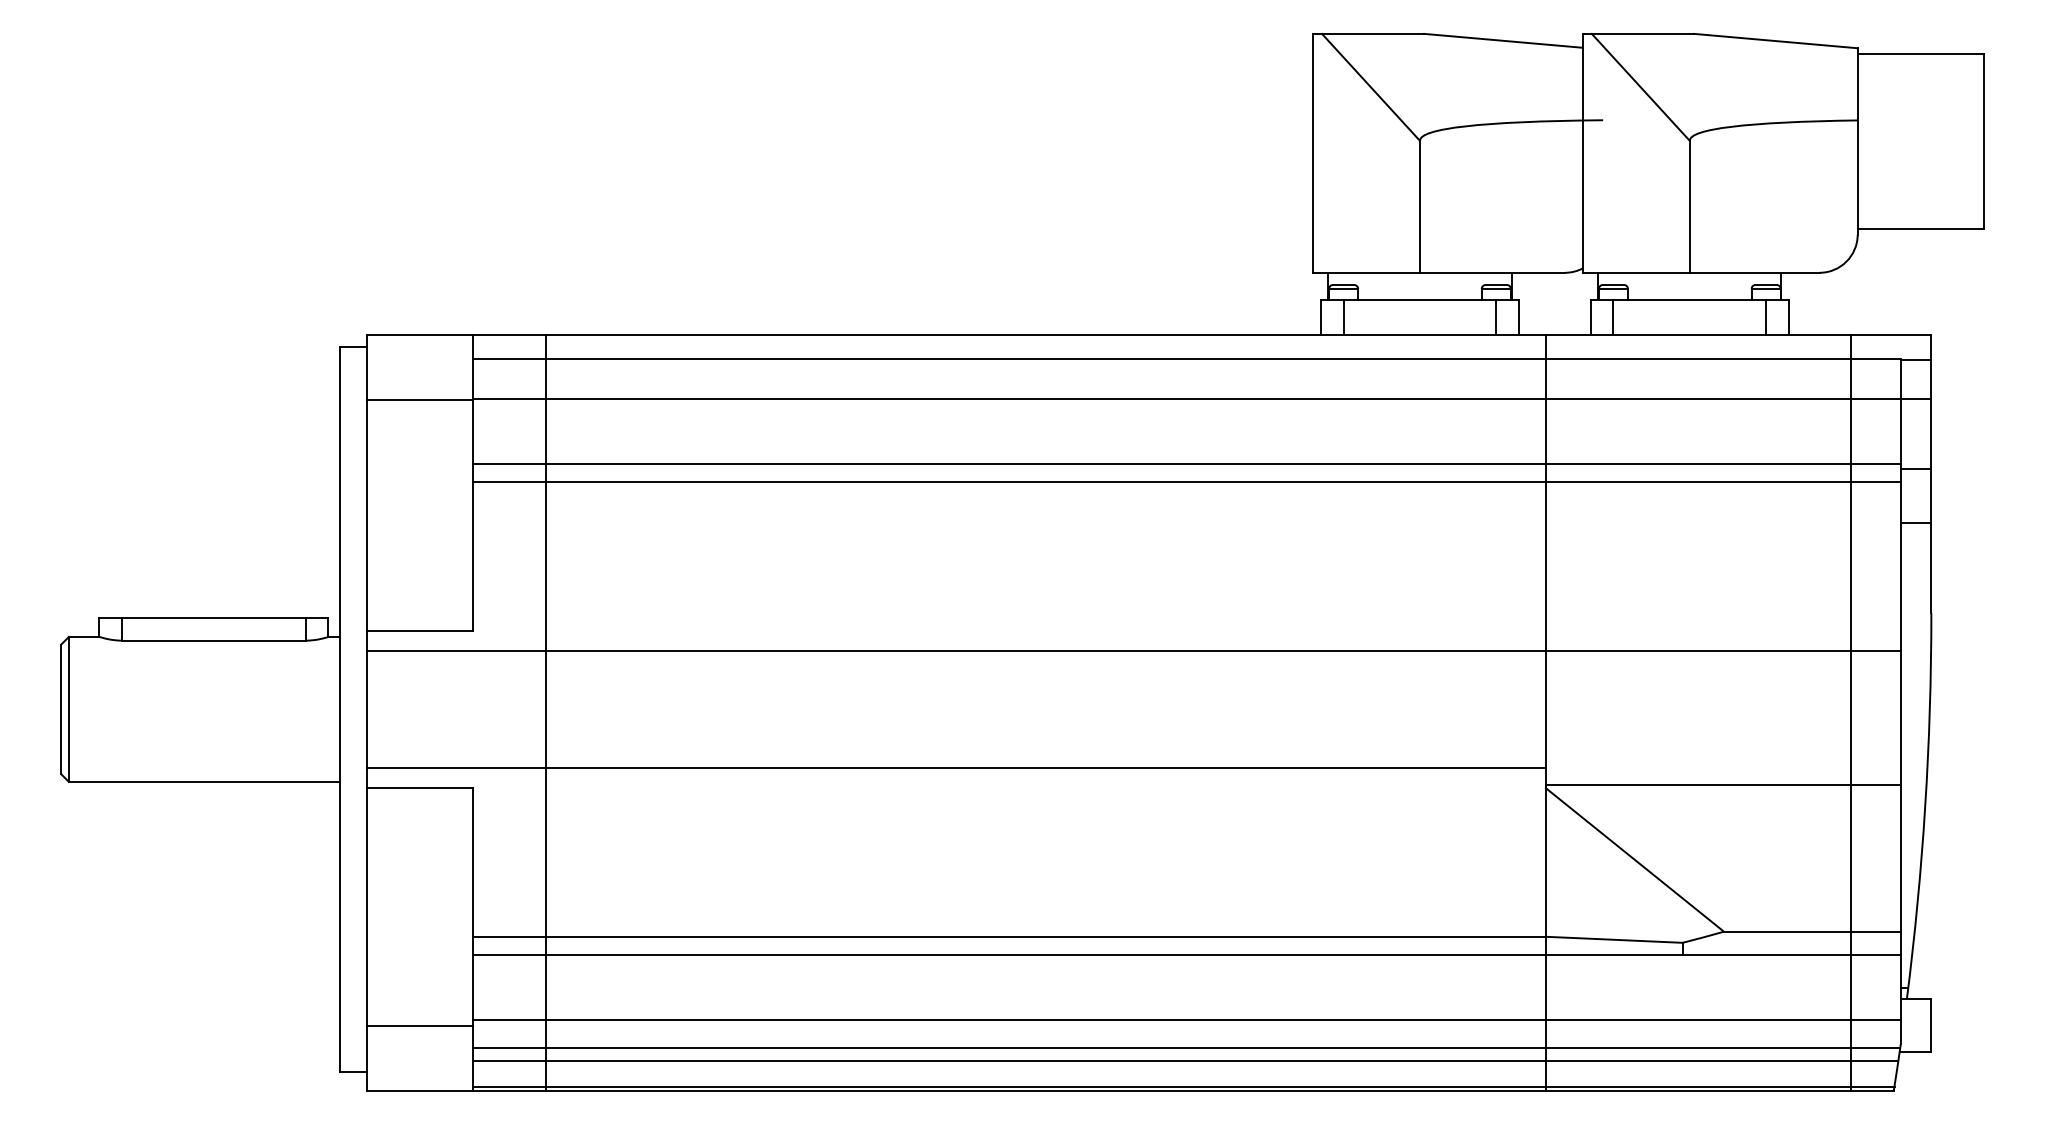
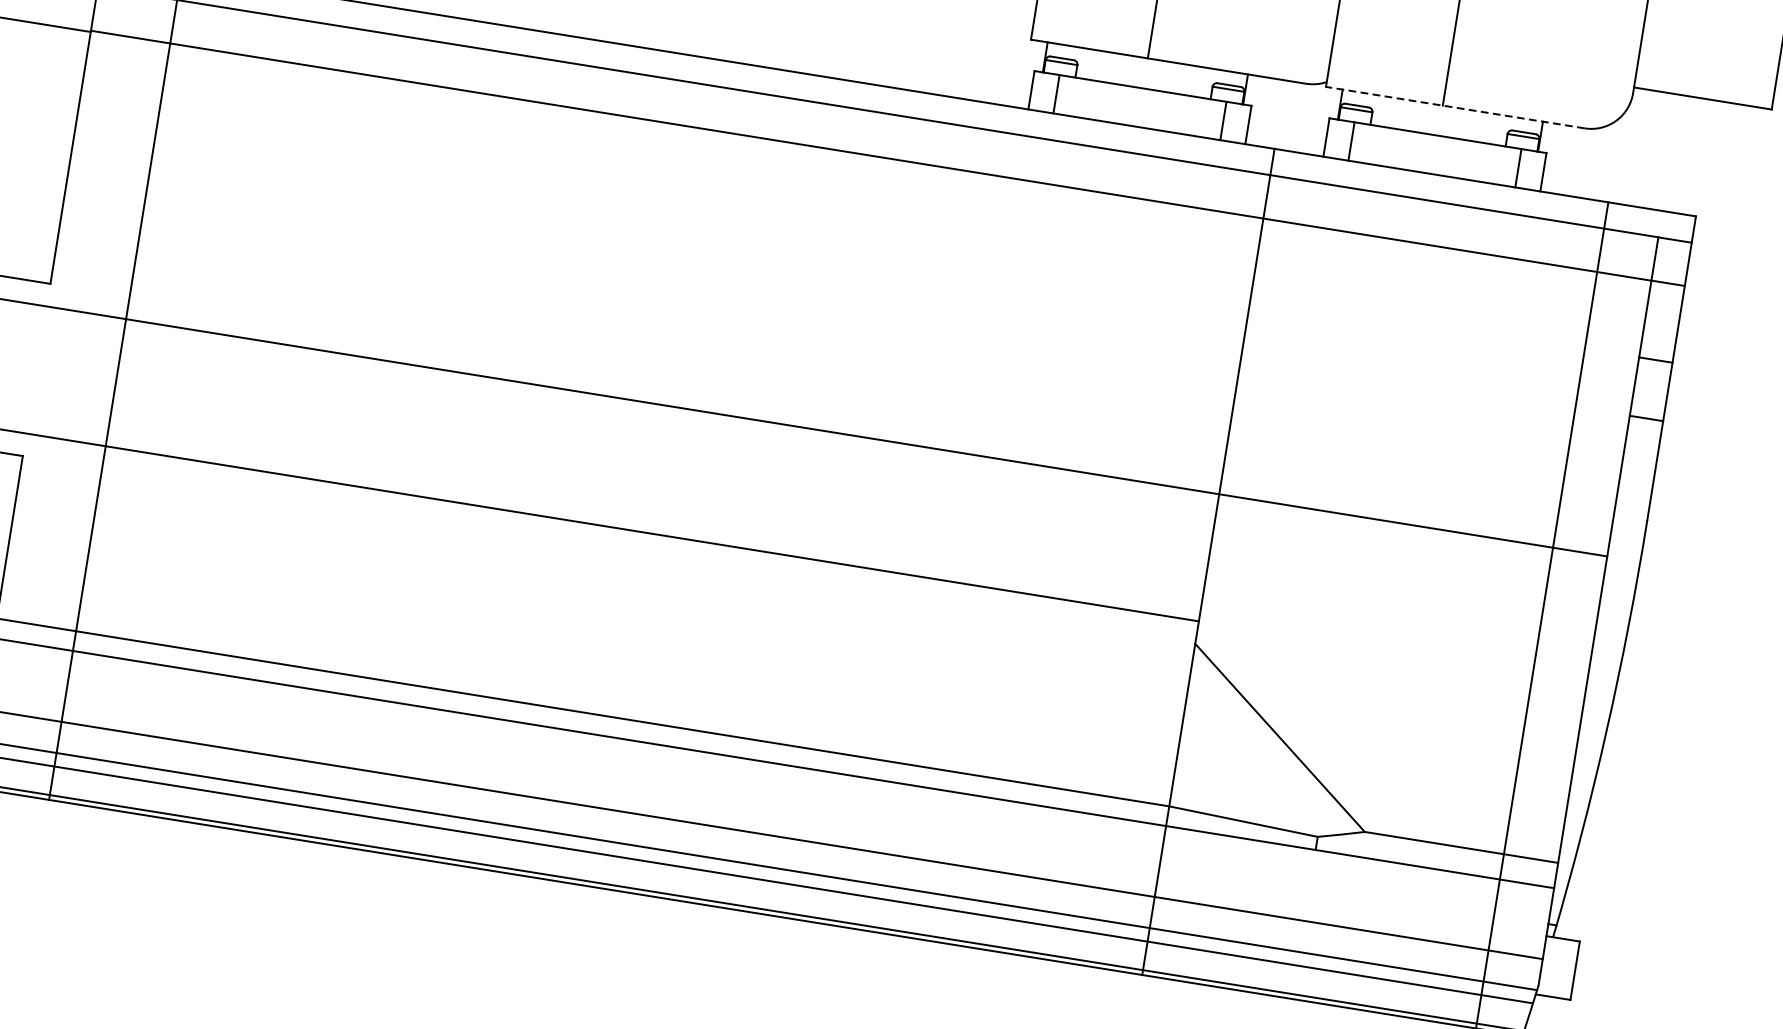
line: (1700, 272) -> (1454, 107), solid -> dashed
line: (1186, 464) -> (859, 227), removed
line: (1186, 482) -> (855, 246), removed
line: (1722, 785) -> (1388, 671), removed

